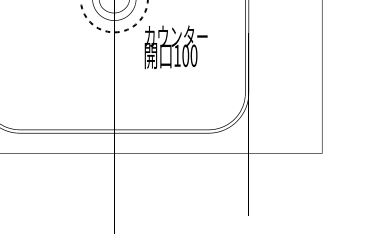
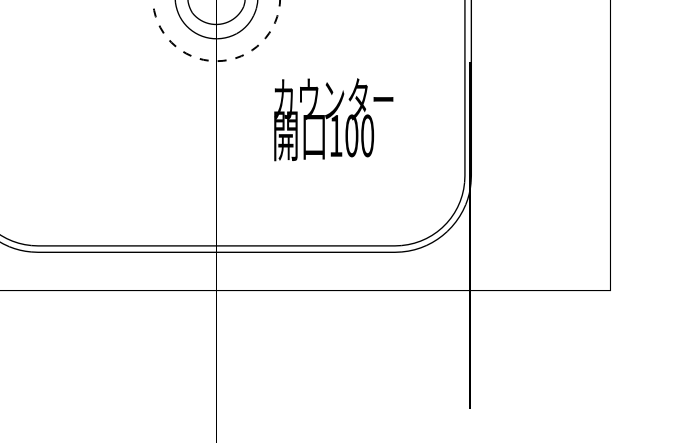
text: (175, 47) -> (332, 120), moved

